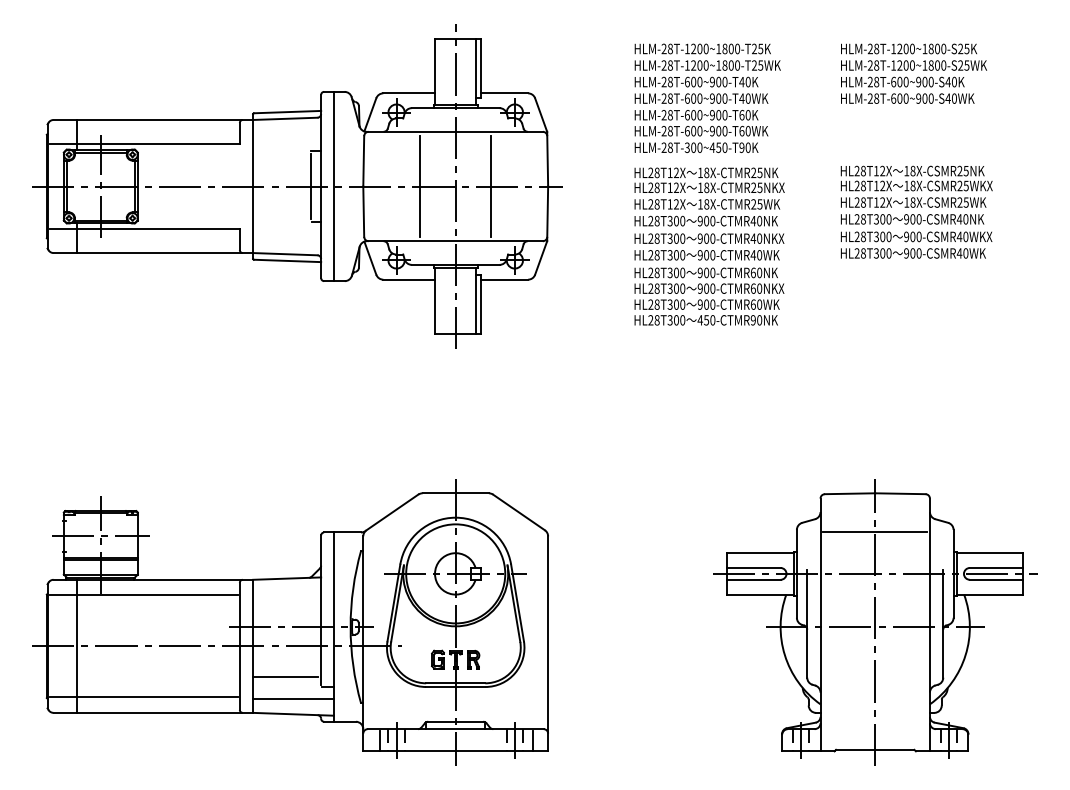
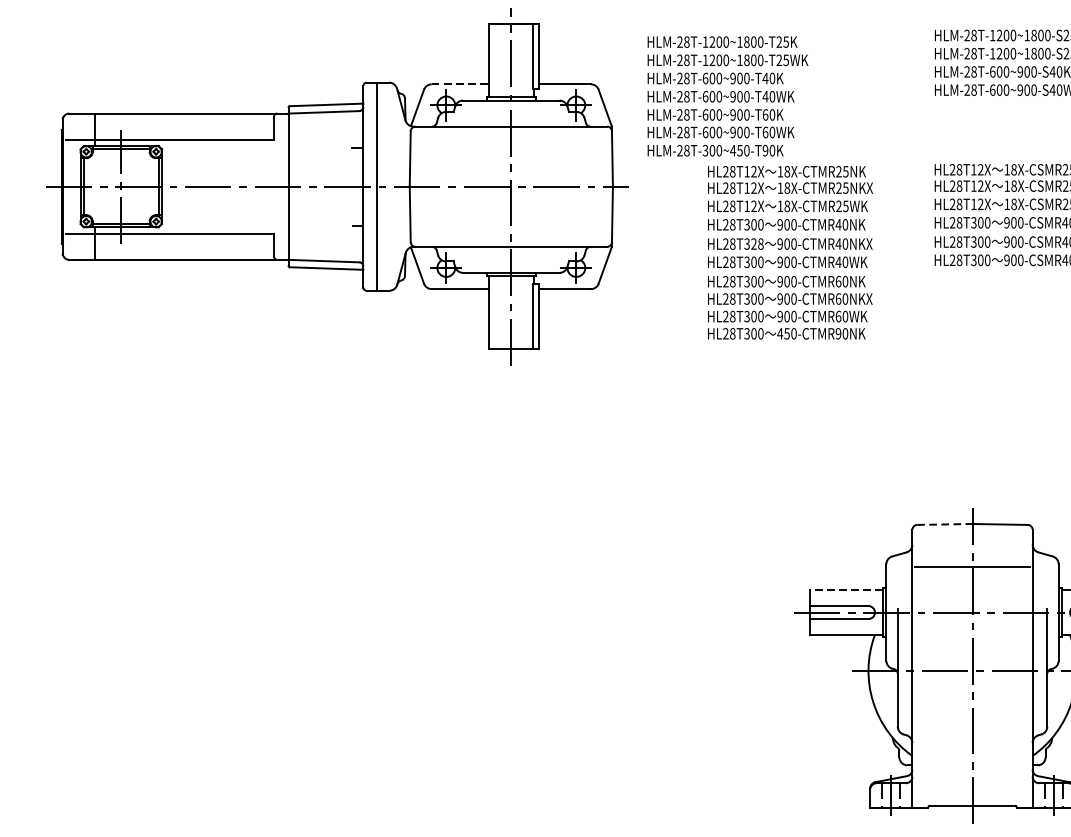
line: (409, 93) -> (460, 84), solid -> dashed
text: (707, 97) -> (727, 95), moved
line: (310, 186) -> (351, 186), removed
line: (420, 186) -> (472, 186), removed
line: (491, 186) -> (550, 186), removed
text: (679, 238) -> (757, 243), HL28T300 -> HL28T328
line: (850, 493) -> (945, 524), solid -> dashed
line: (760, 553) -> (846, 590), solid -> dashed
part: (290, 622) -> (329, 665), removed

